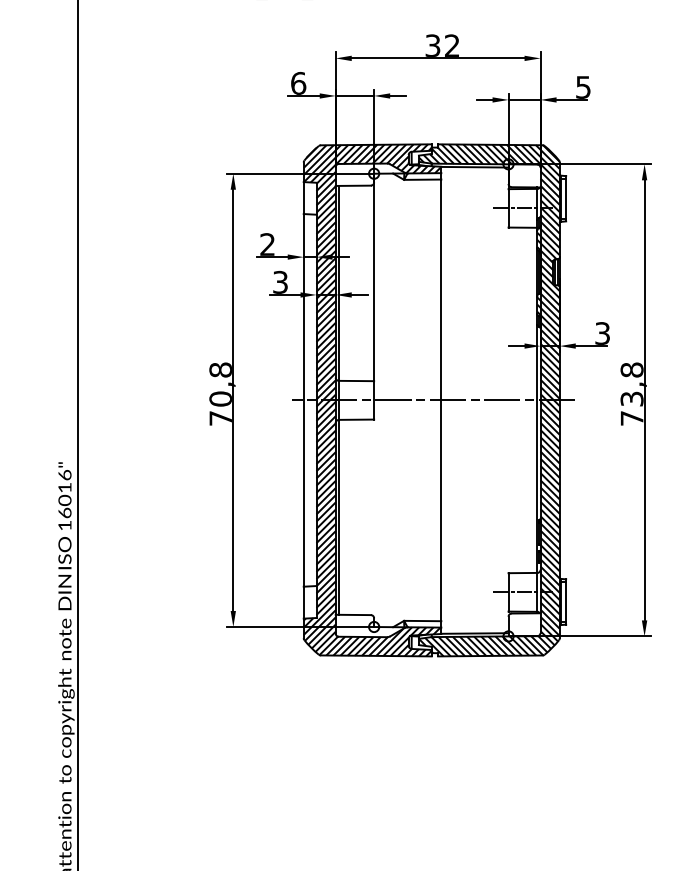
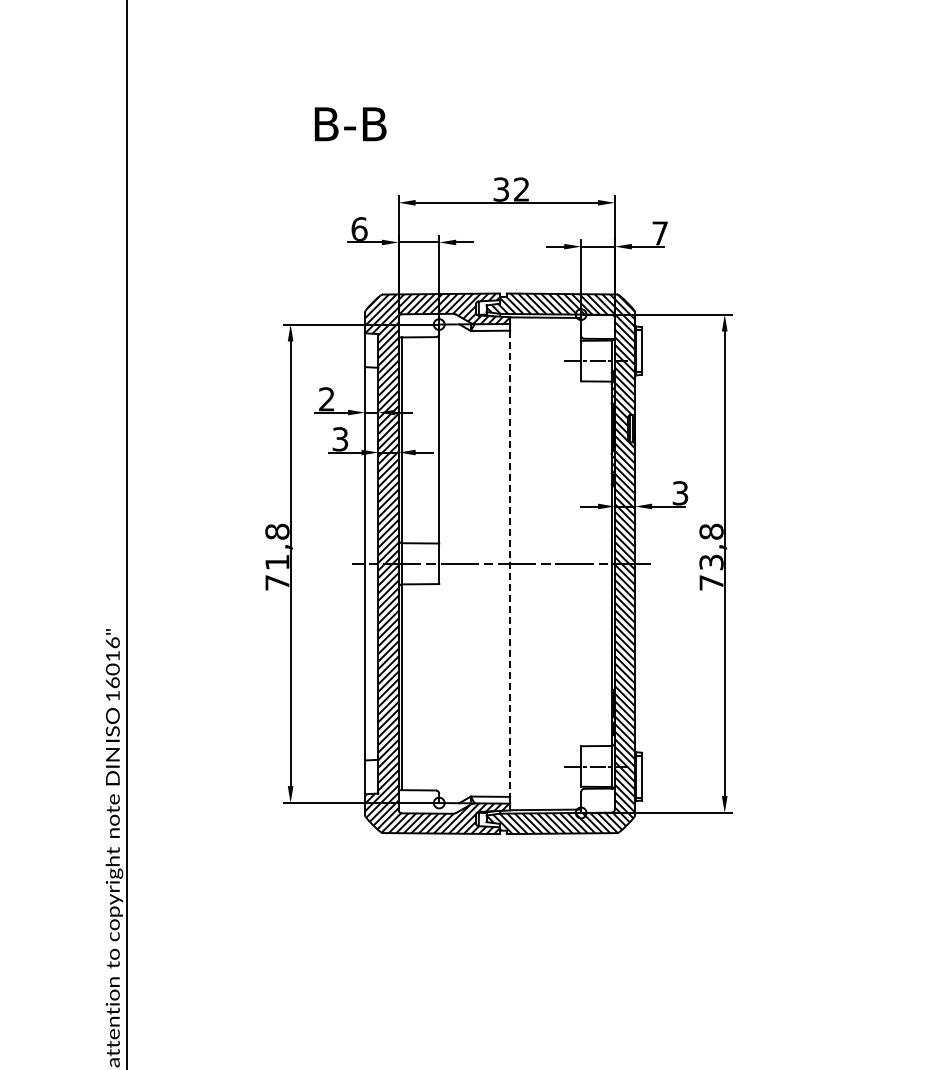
text: (582, 87) -> (659, 233), 5 -> 7
text: (220, 399) -> (277, 562), 70,8 -> 71,8
line: (441, 401) -> (510, 564), solid -> dashed

